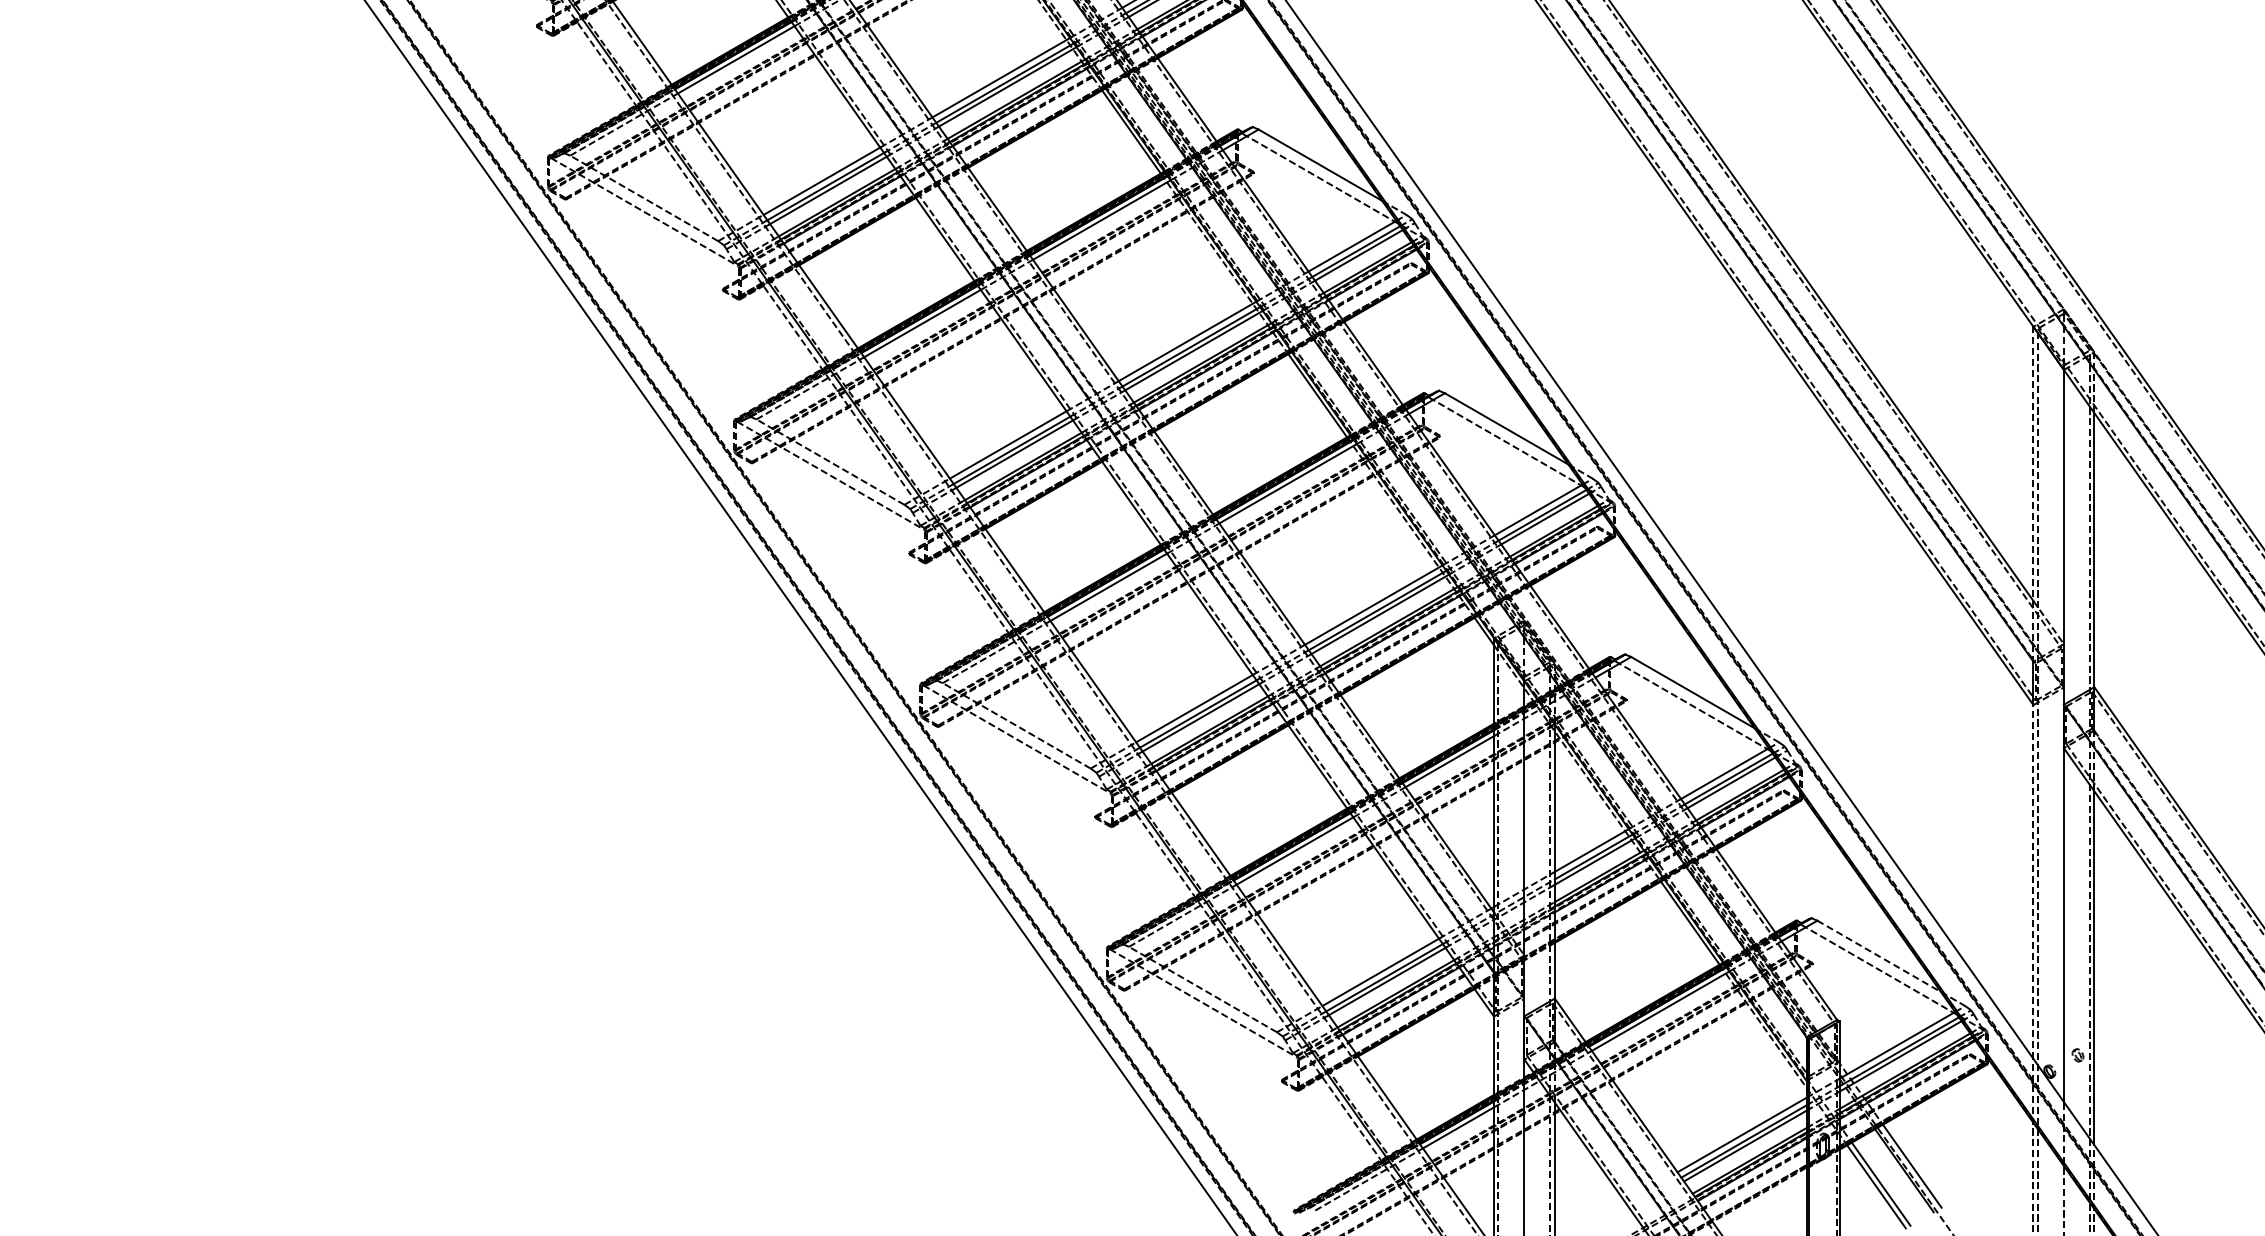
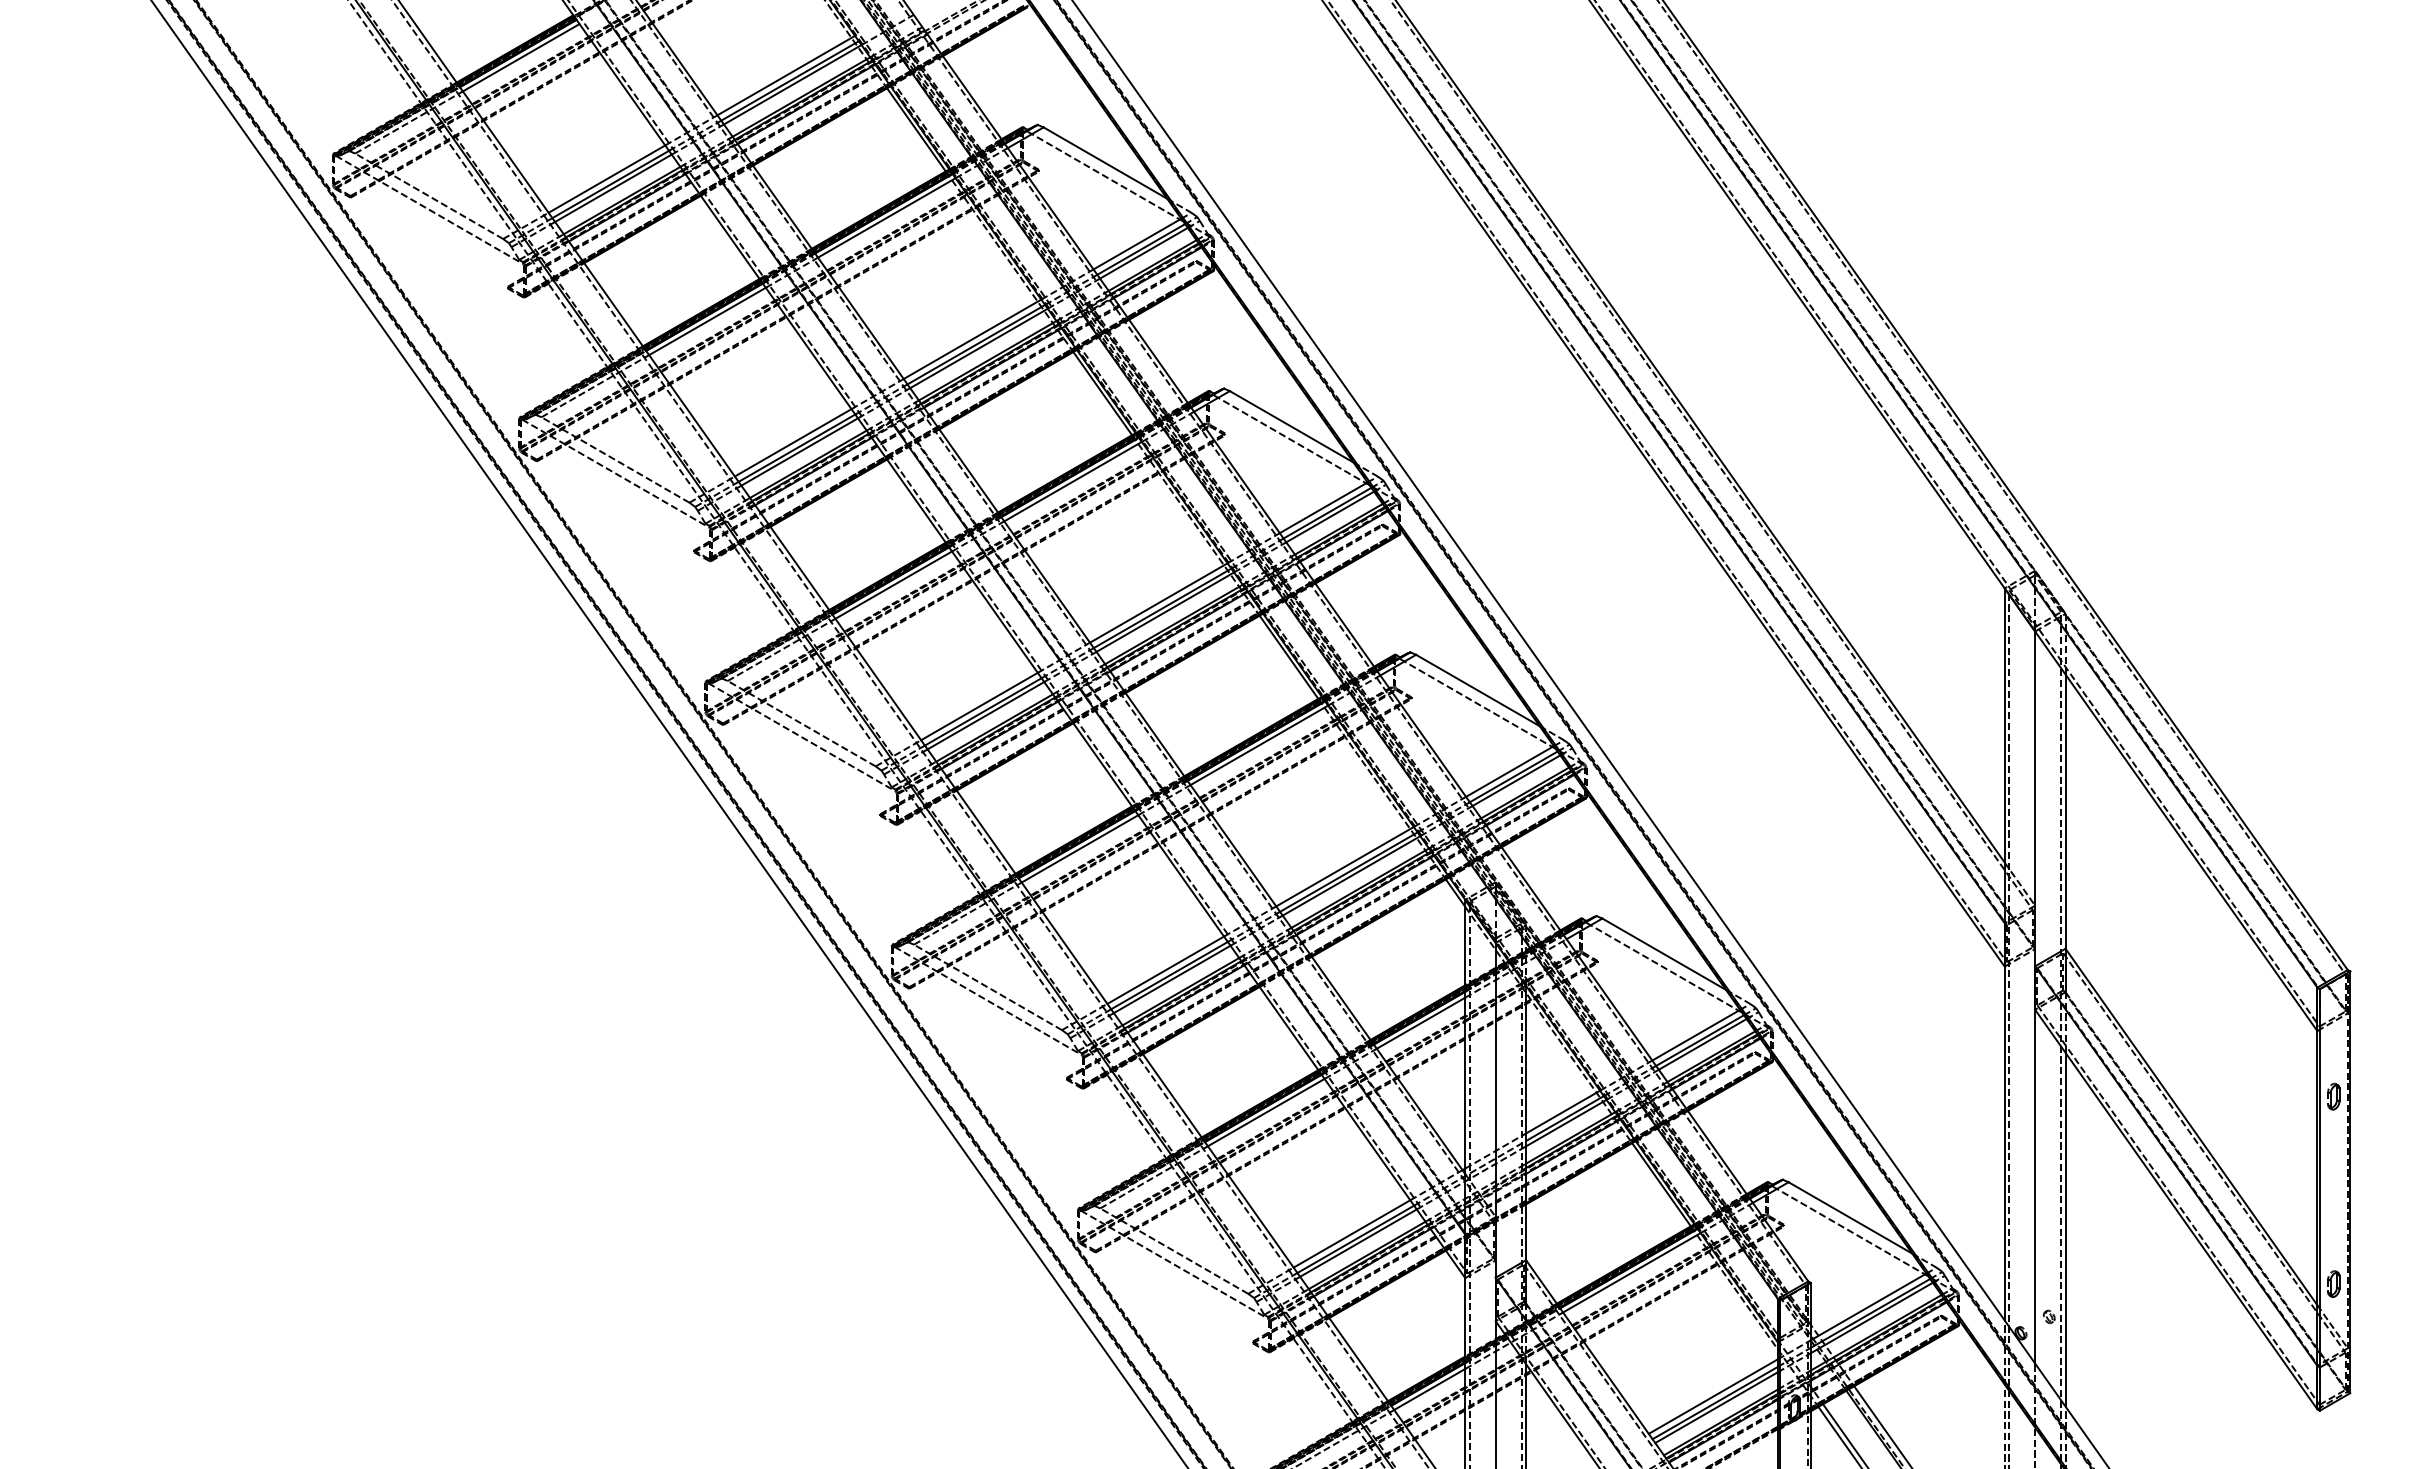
line: (2033, 691) -> (2004, 953), dashed -> solid
line: (1879, 956) -> (1850, 1218), dashed -> solid

